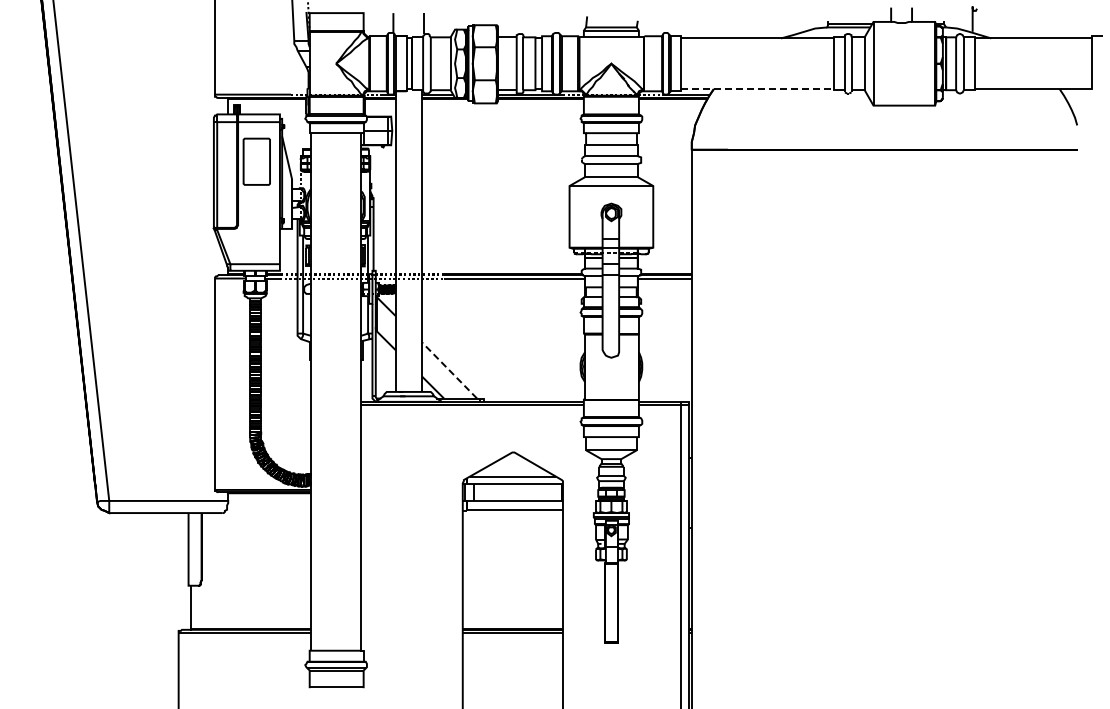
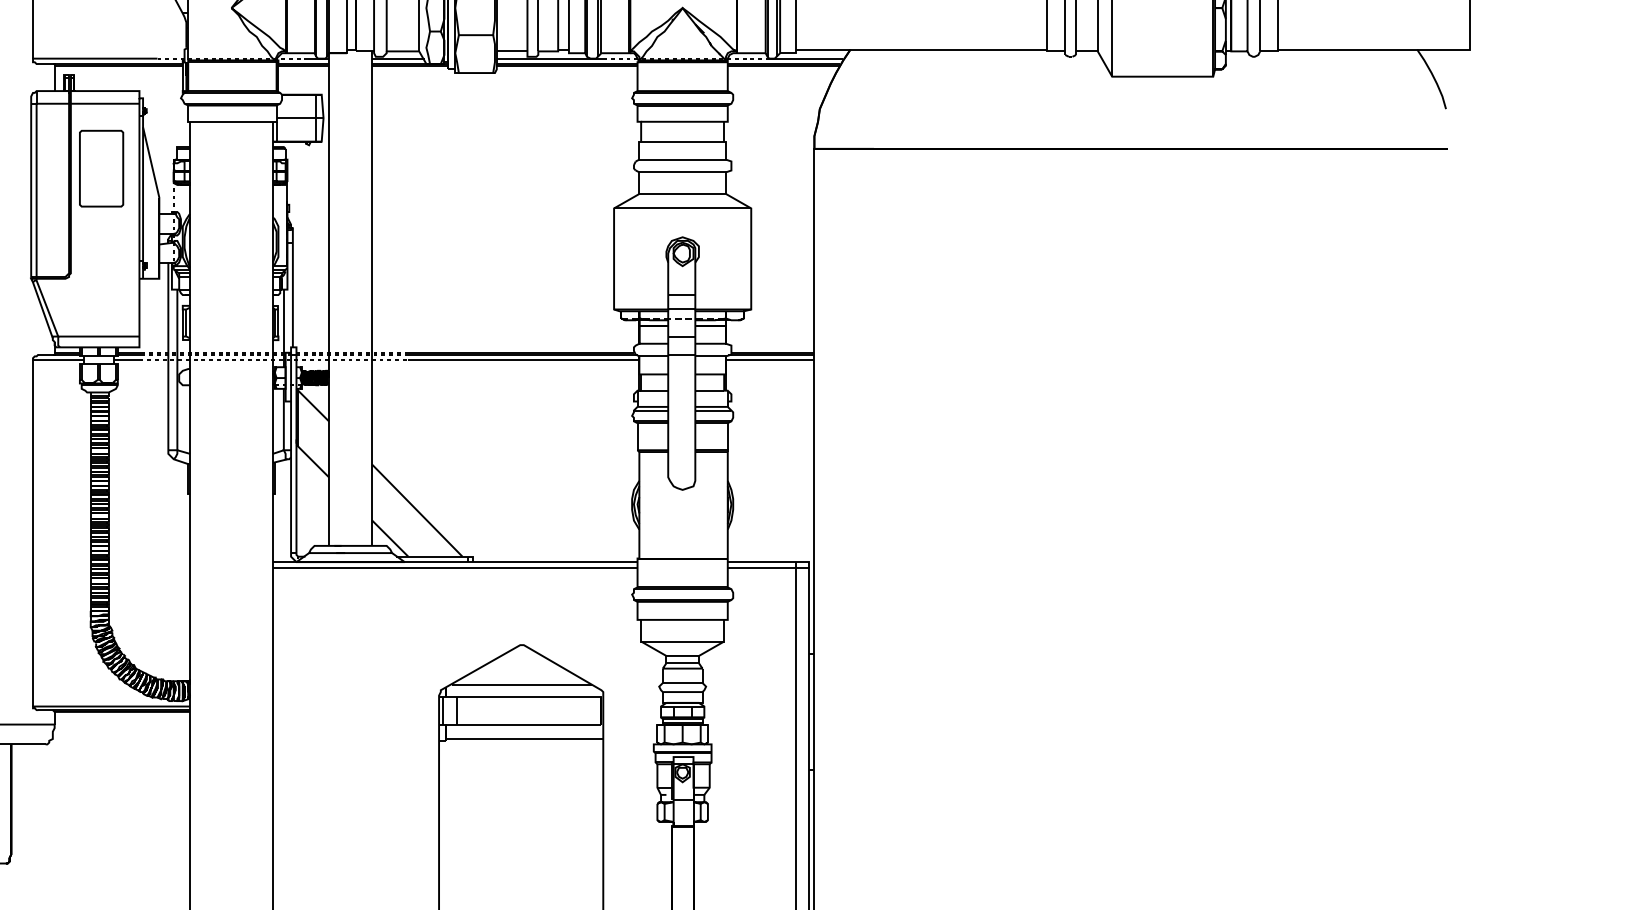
line: (757, 89) -> (922, 50), dashed -> solid
line: (449, 370) -> (417, 510), dashed -> solid

